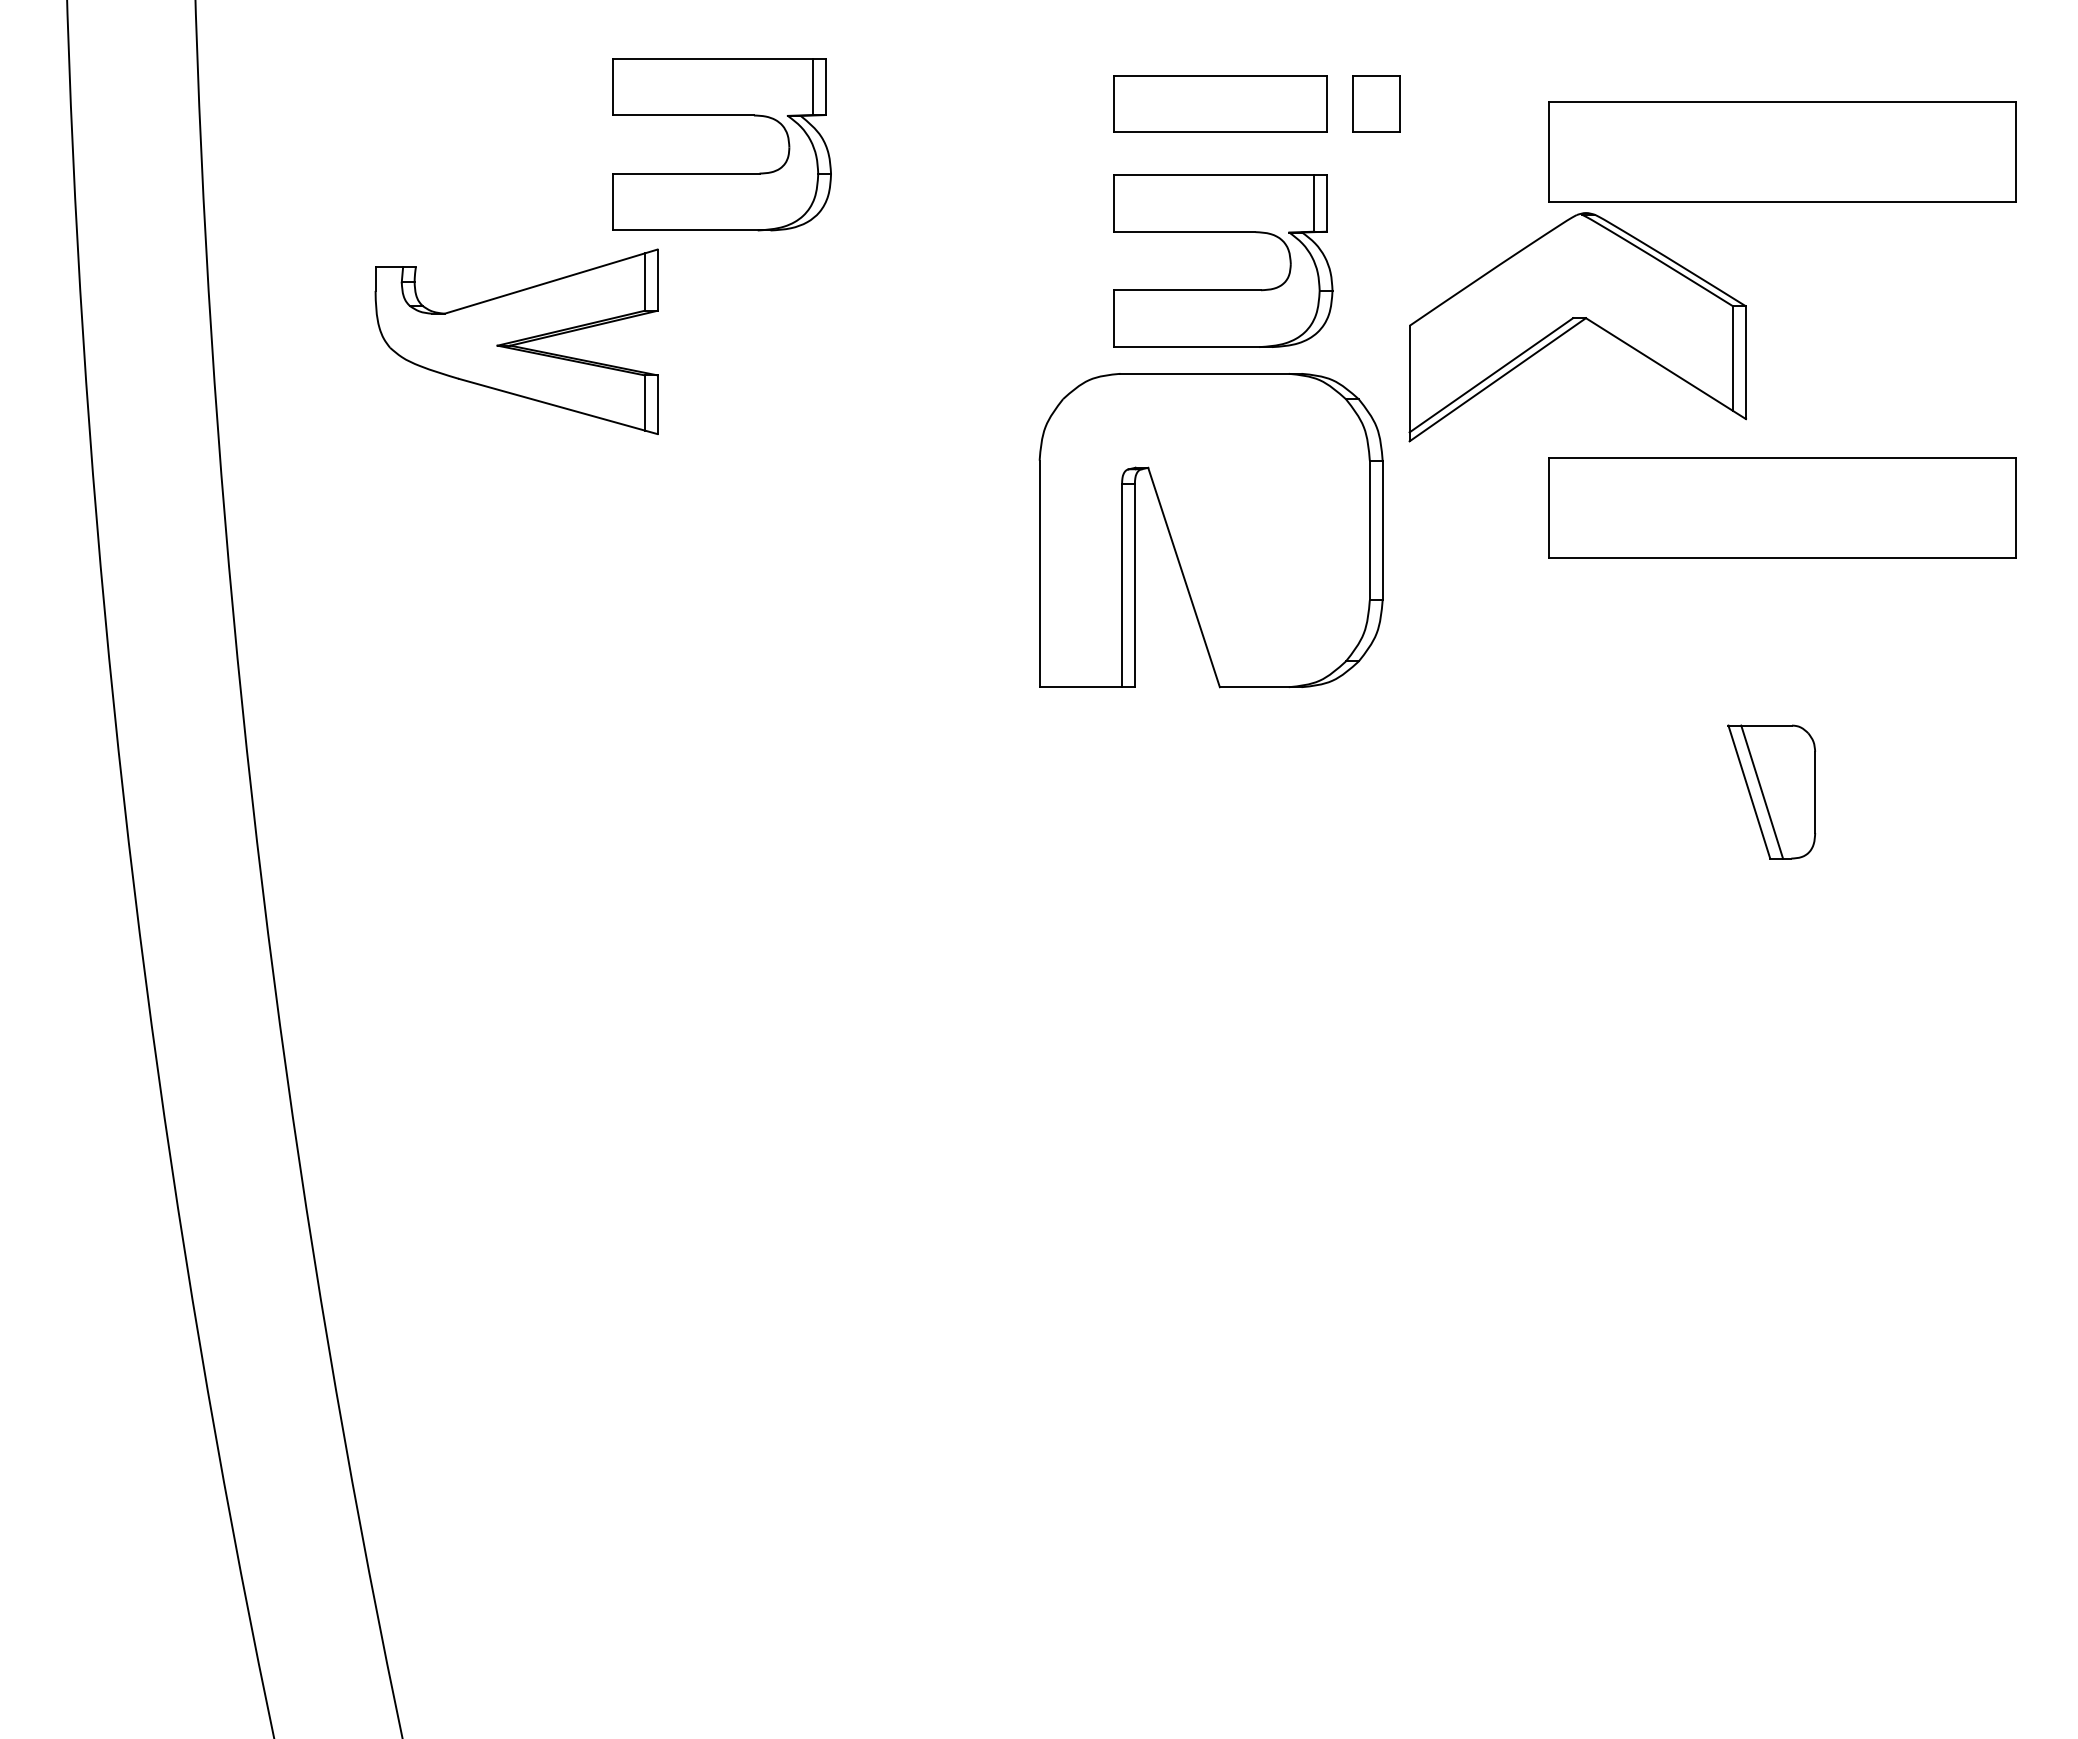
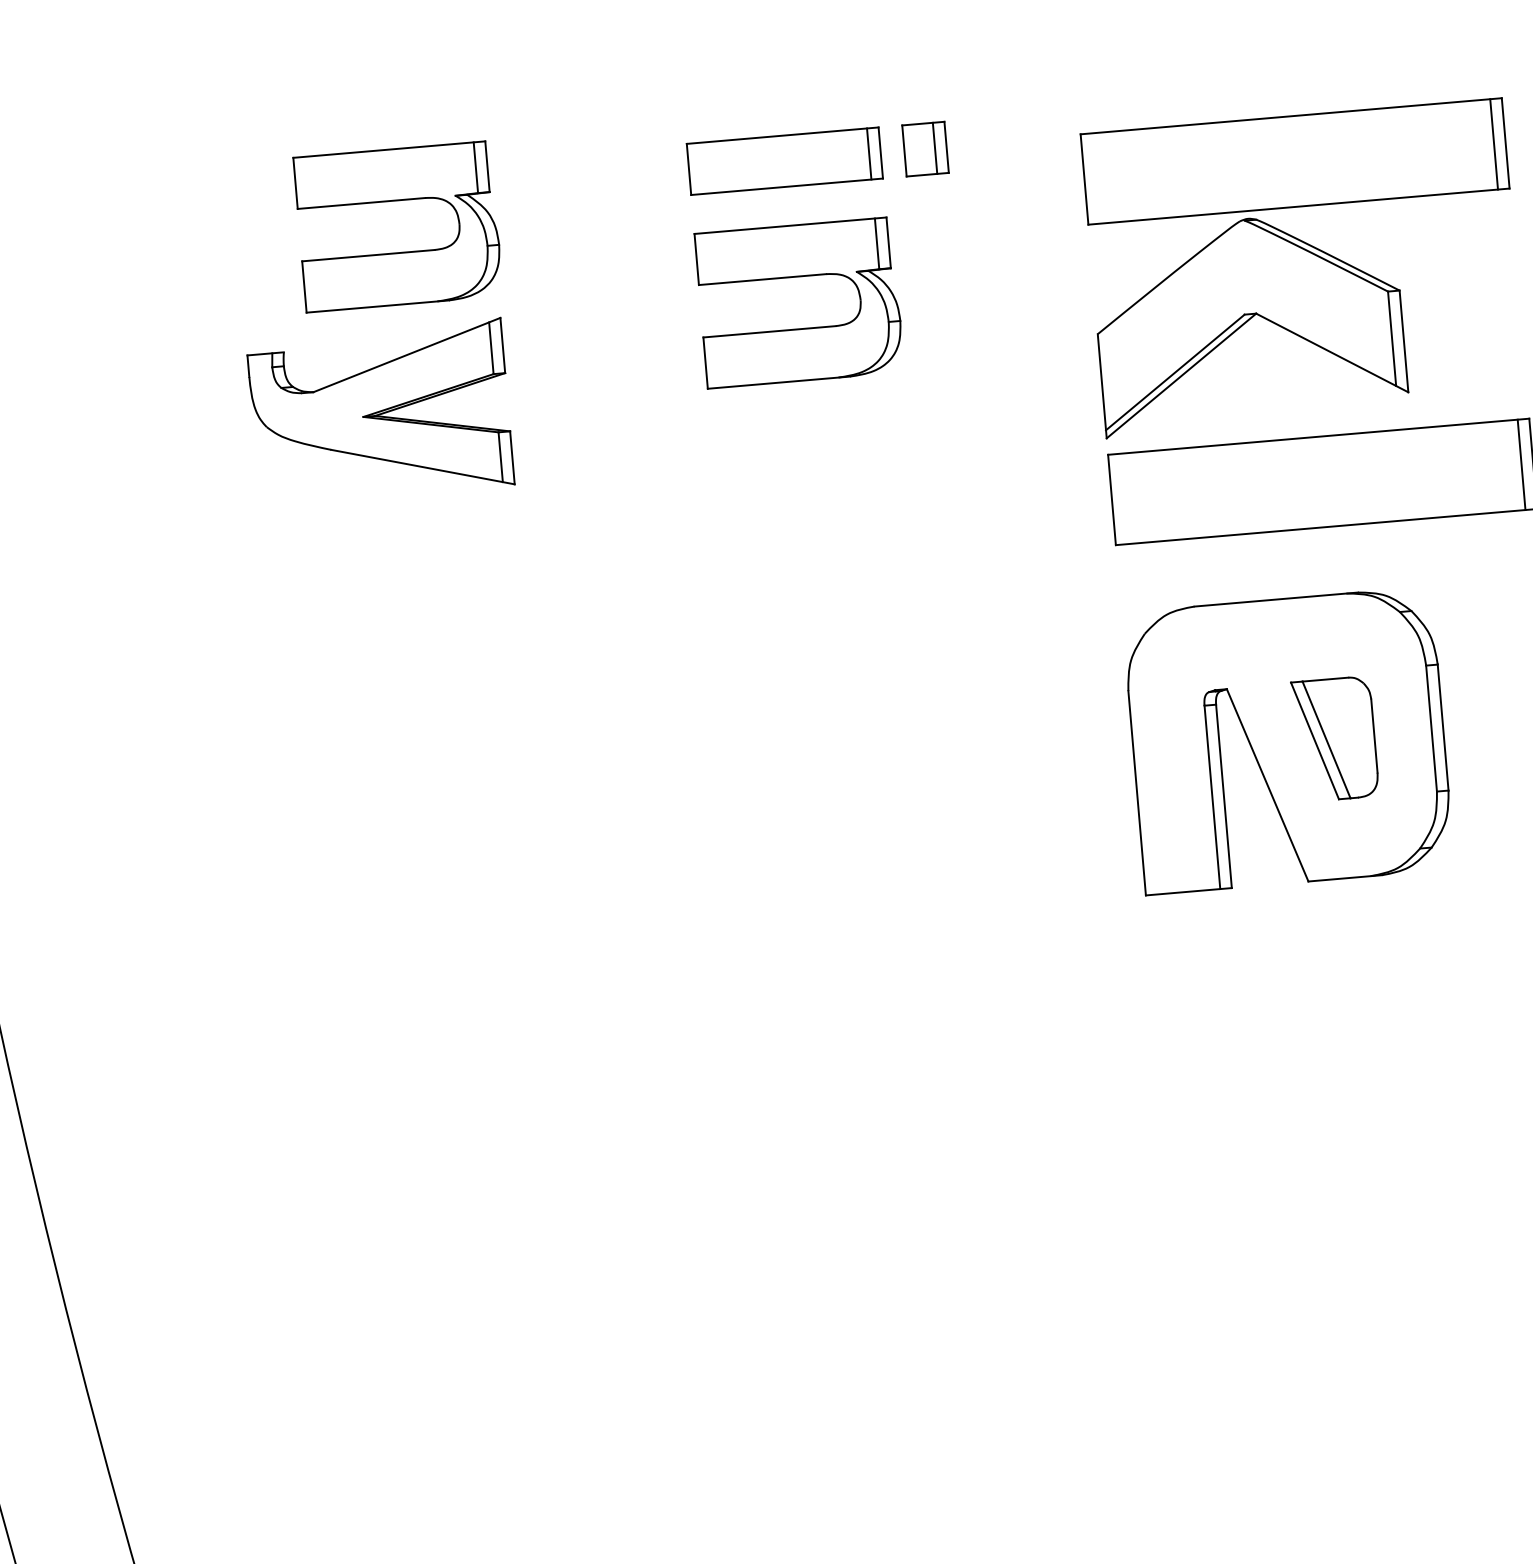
line: (1314, 103) -> (869, 153), added
line: (1387, 103) -> (935, 147), added
part: (721, 115) -> (395, 200), moved
line: (2002, 152) -> (1493, 144), added
part: (1577, 327) -> (1249, 322), moved
part: (516, 341) -> (380, 411), moved
line: (2002, 507) -> (1521, 464), added
part: (1210, 530) -> (1287, 740), moved

